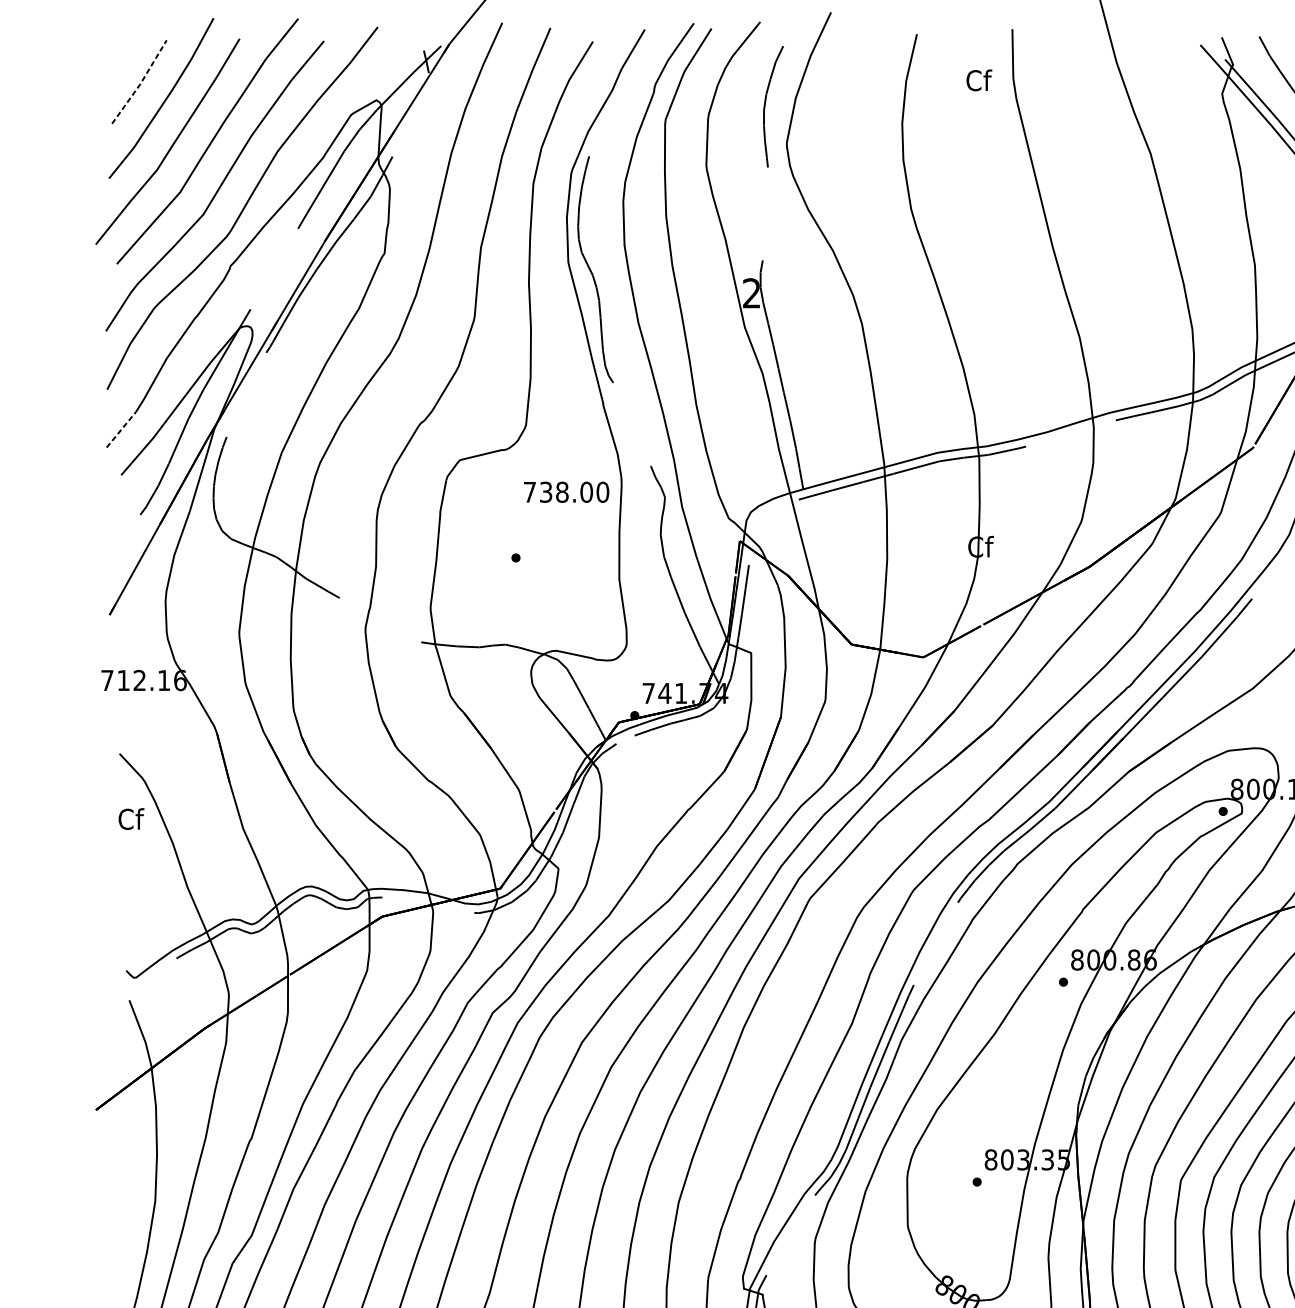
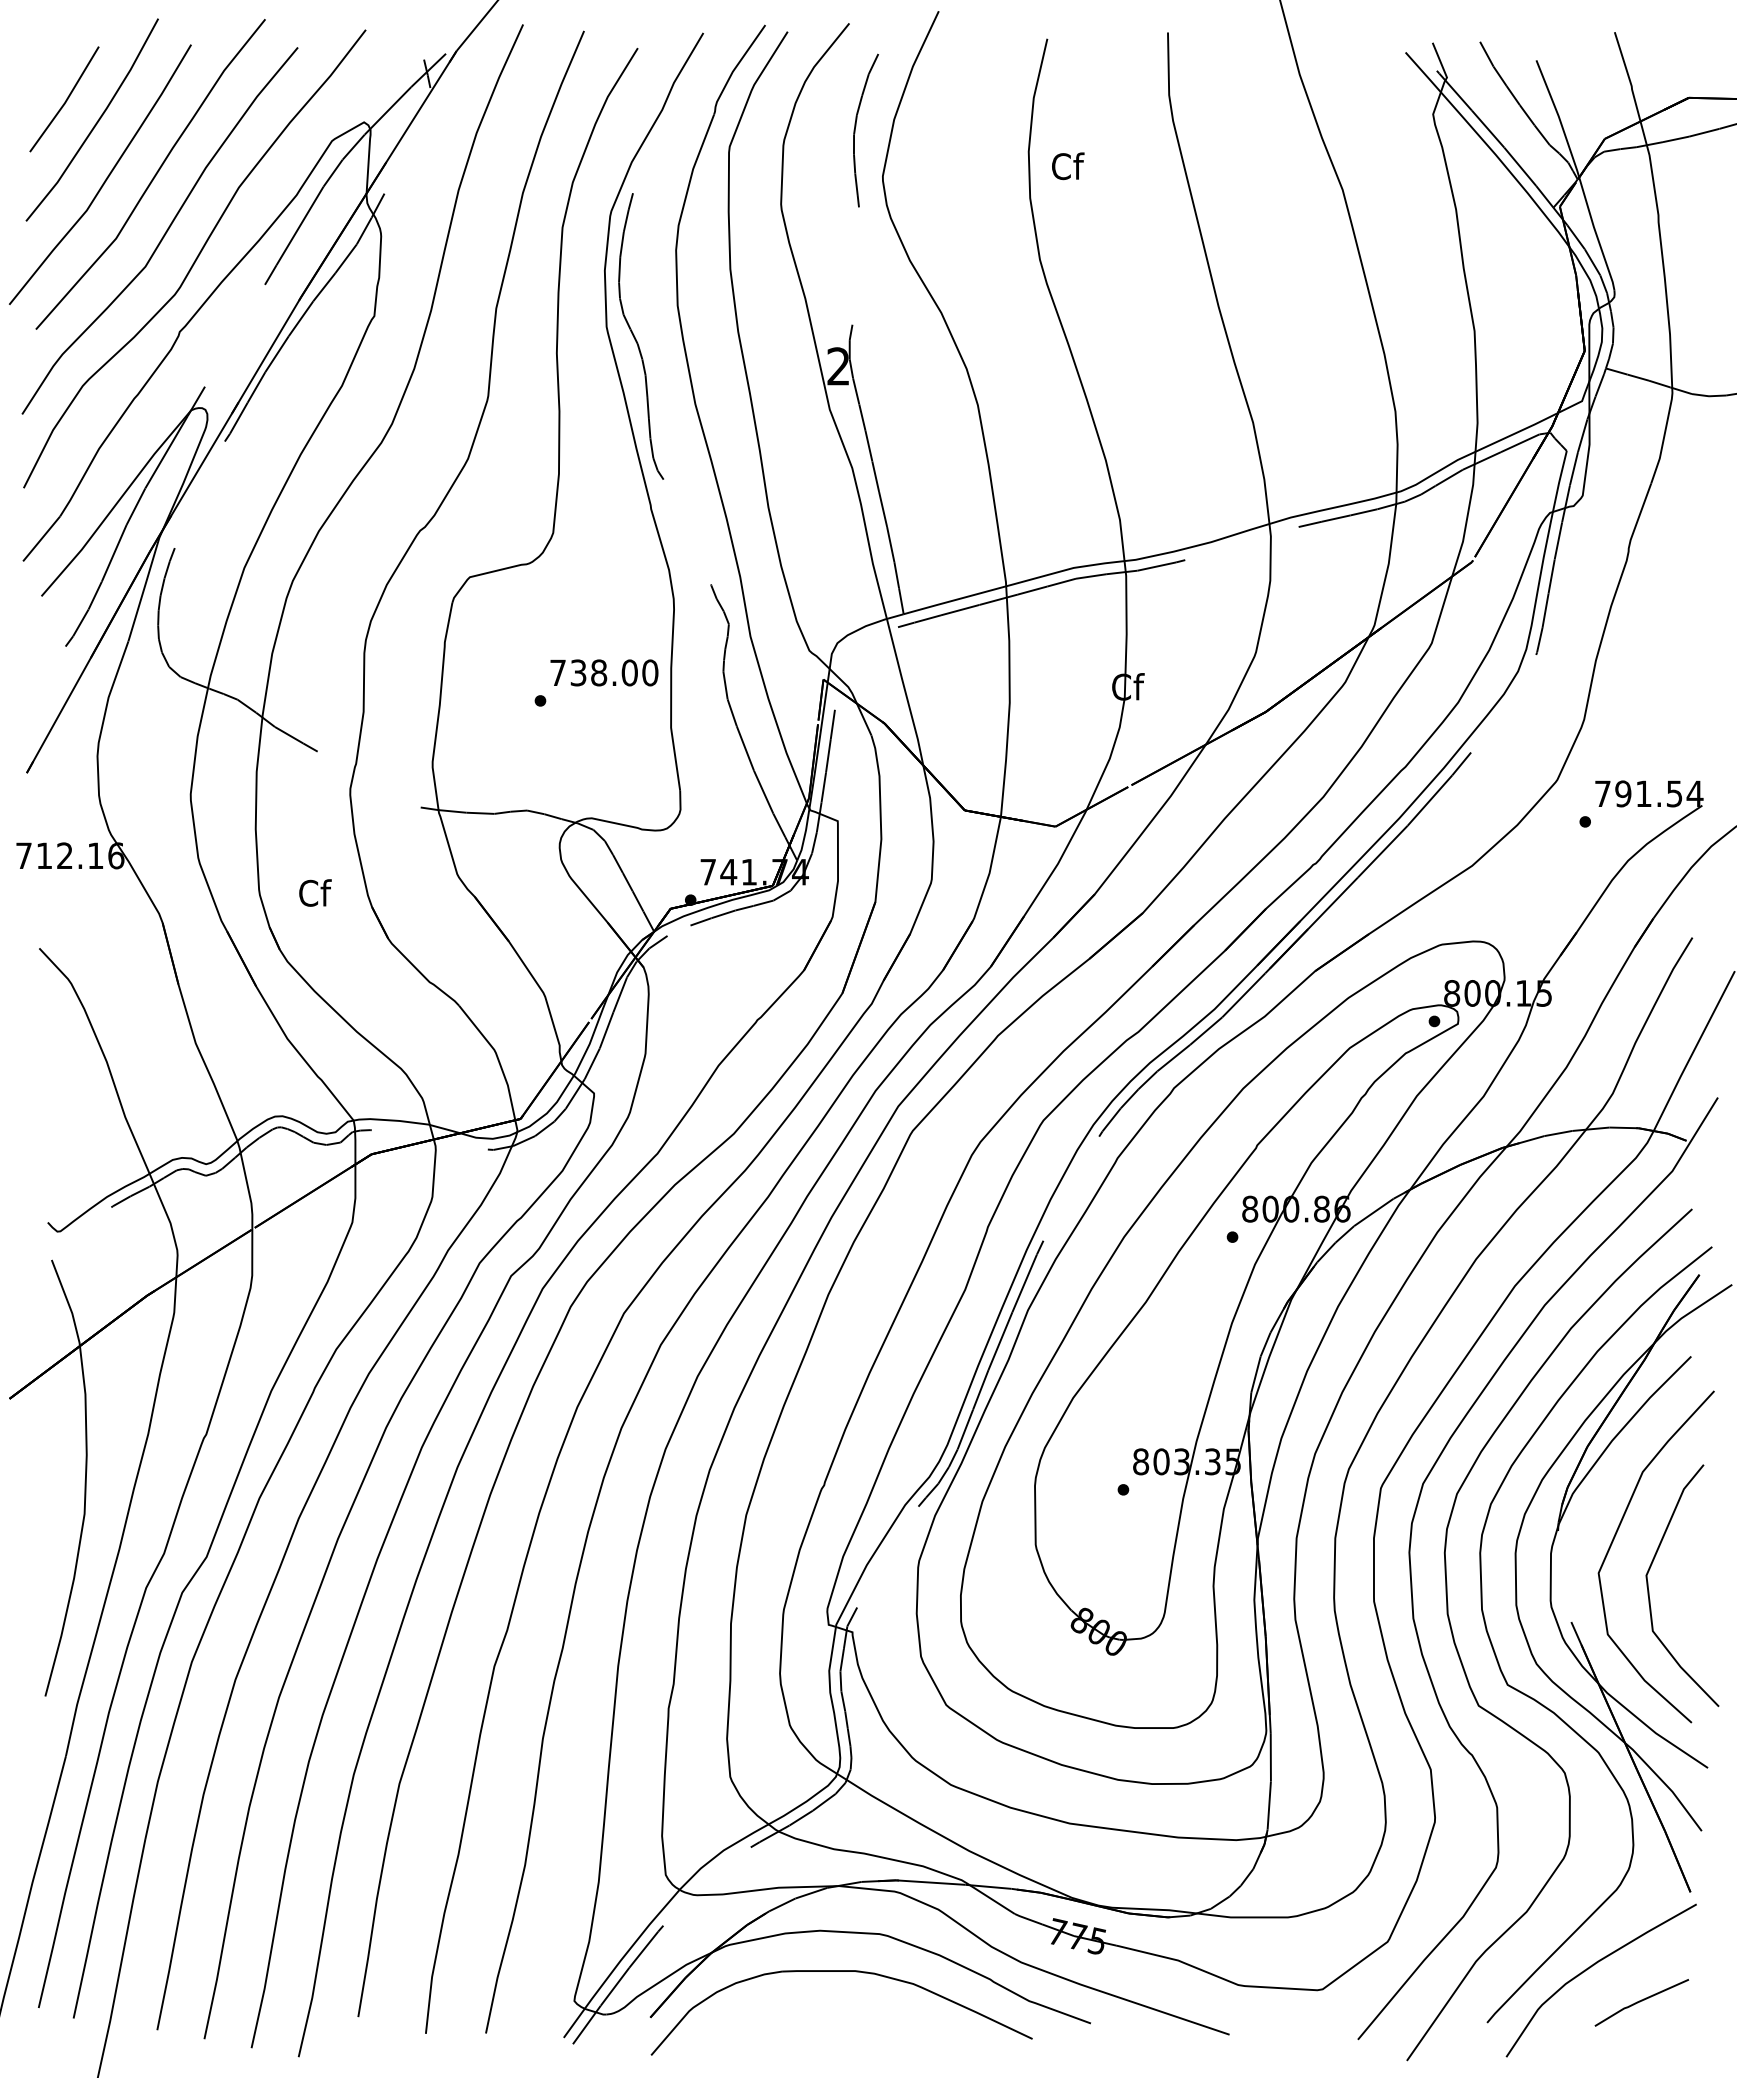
text: (979, 80) -> (1068, 166), moved
line: (141, 82) -> (66, 100), dashed -> solid
line: (121, 429) -> (41, 538), dashed -> solid
text: (566, 491) -> (604, 672), moved
text: (131, 818) -> (315, 892), moved

